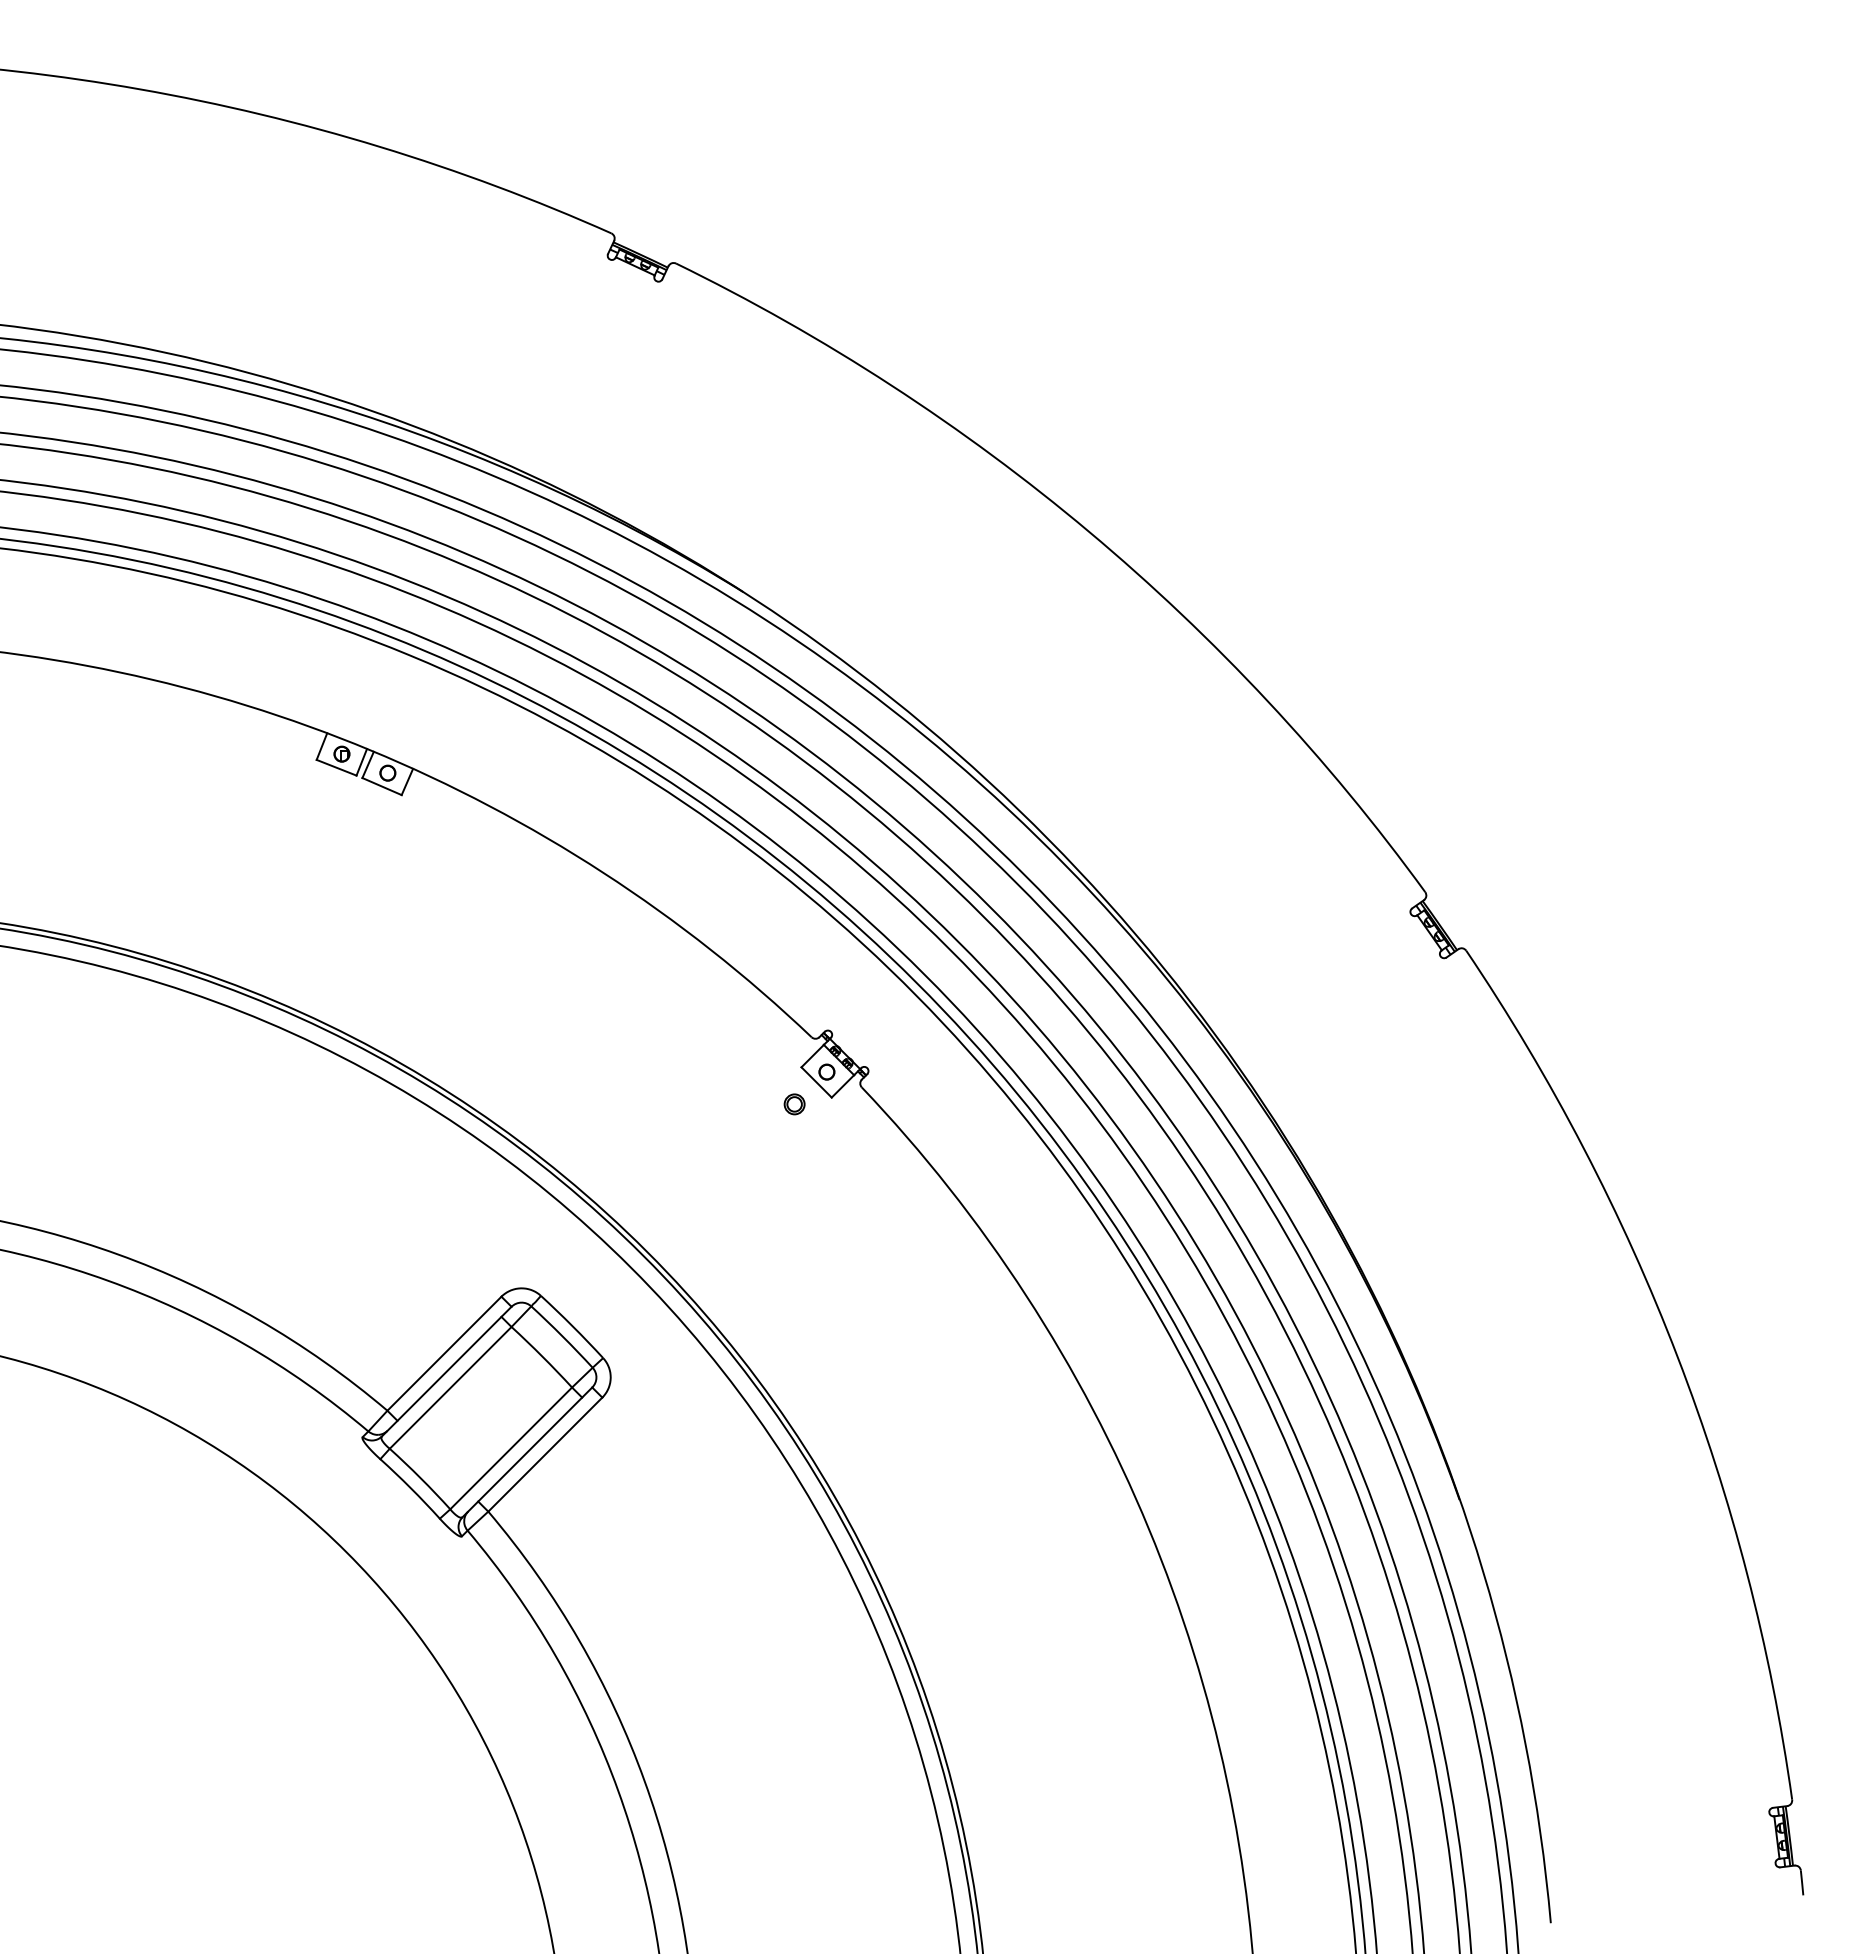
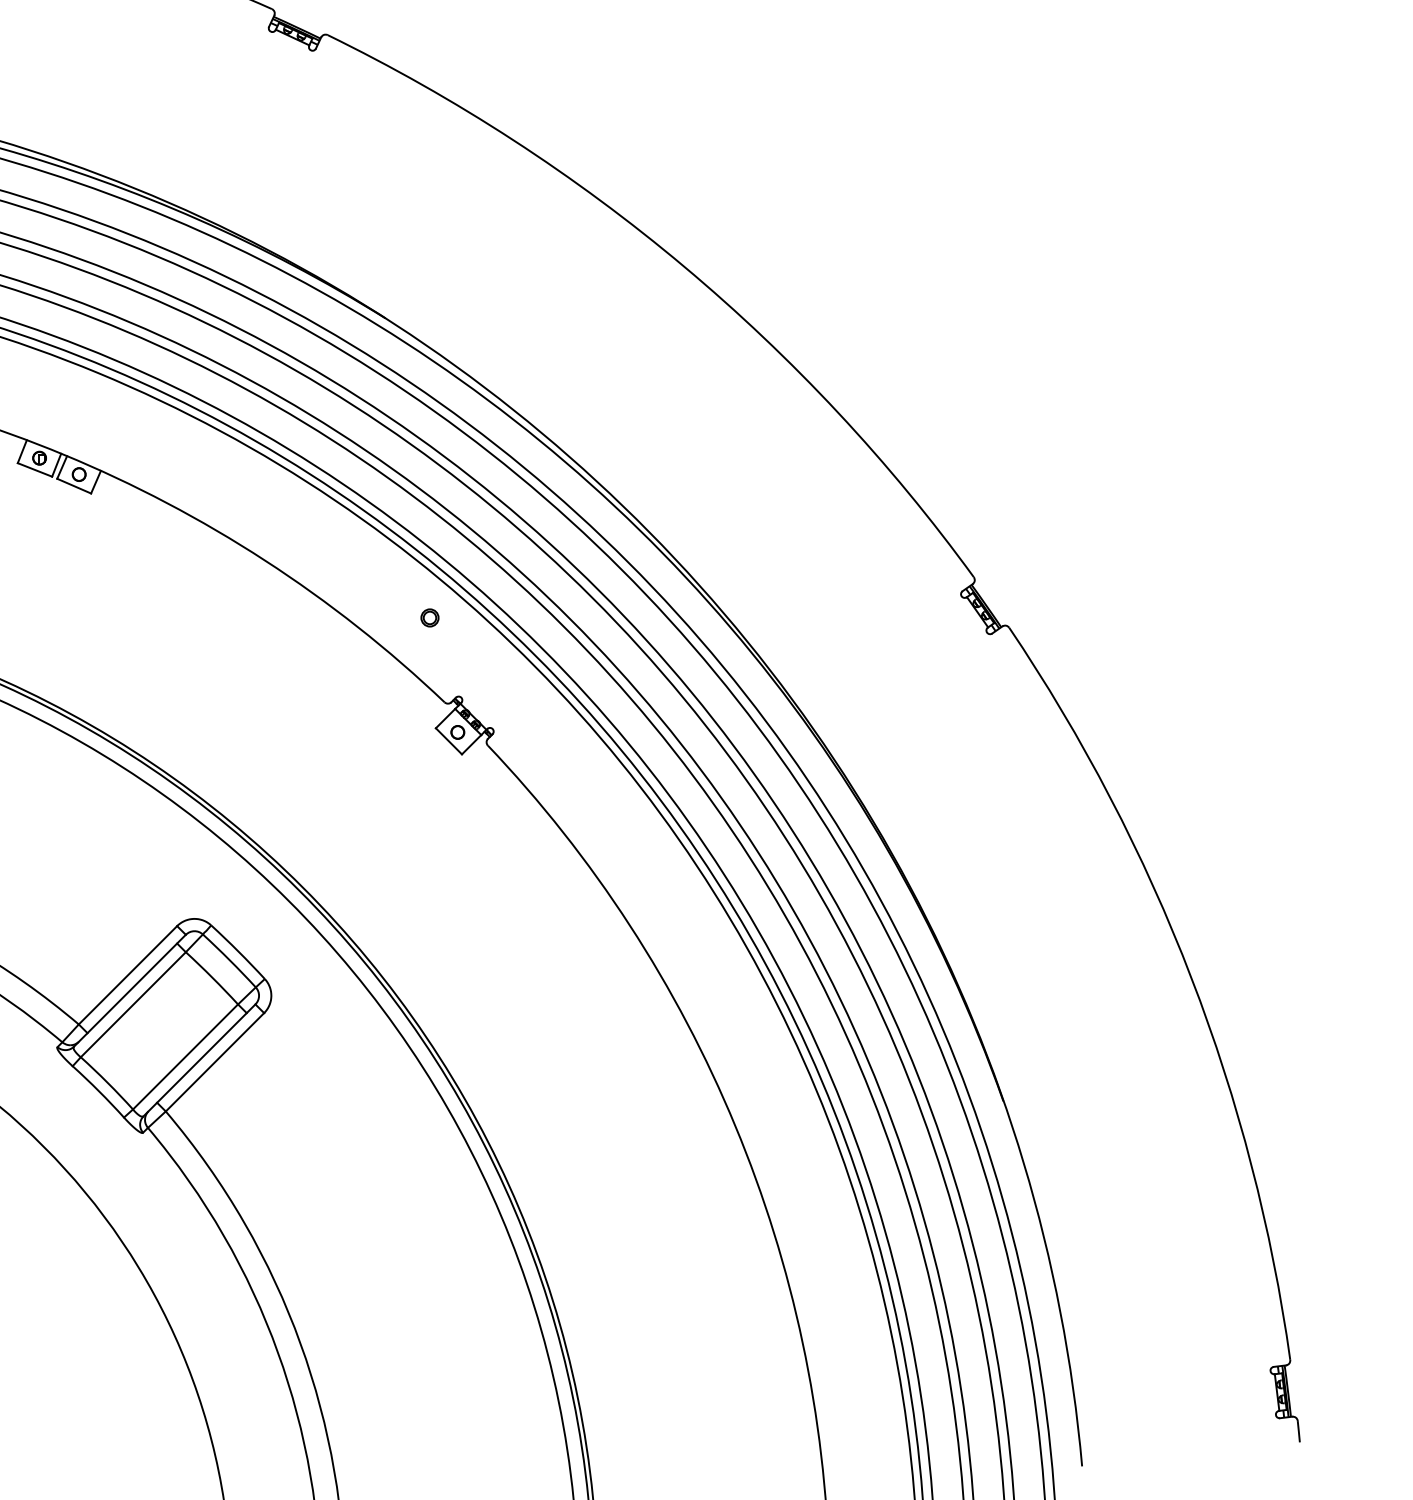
part: (794, 1104) -> (429, 618), moved

